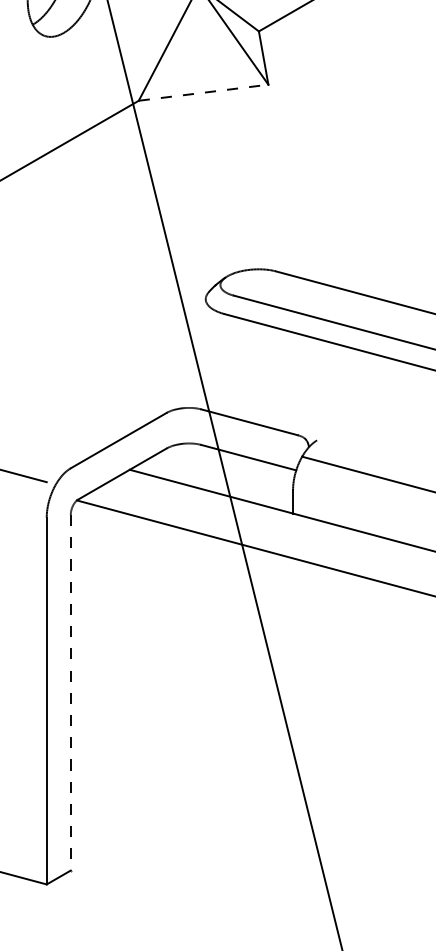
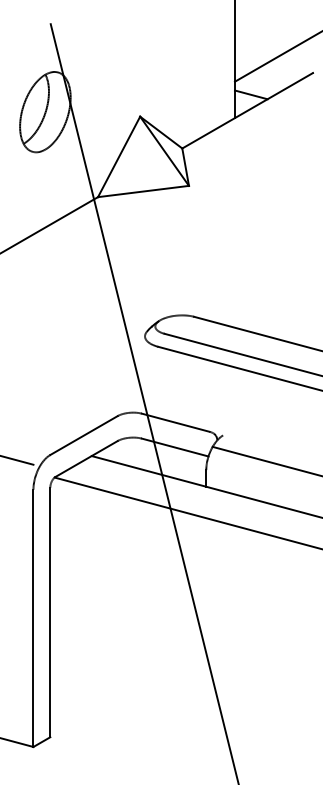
line: (203, 92) -> (143, 191), dashed -> solid
line: (71, 692) -> (50, 612), dashed -> solid

